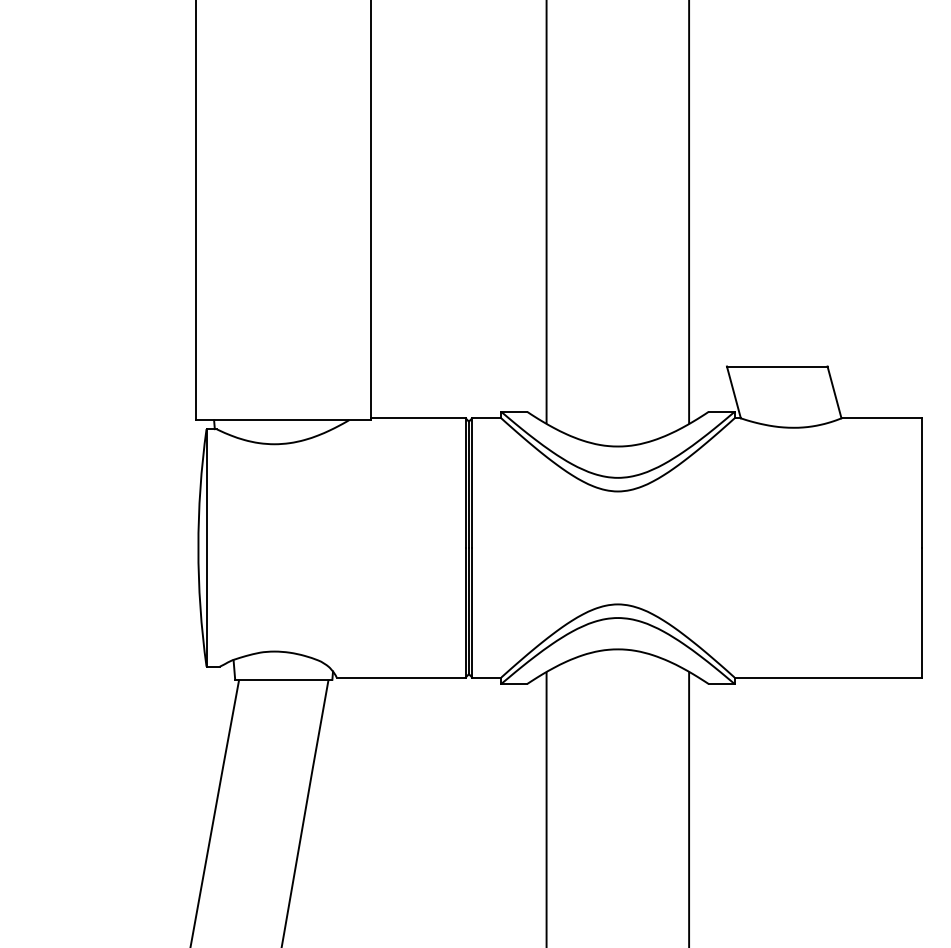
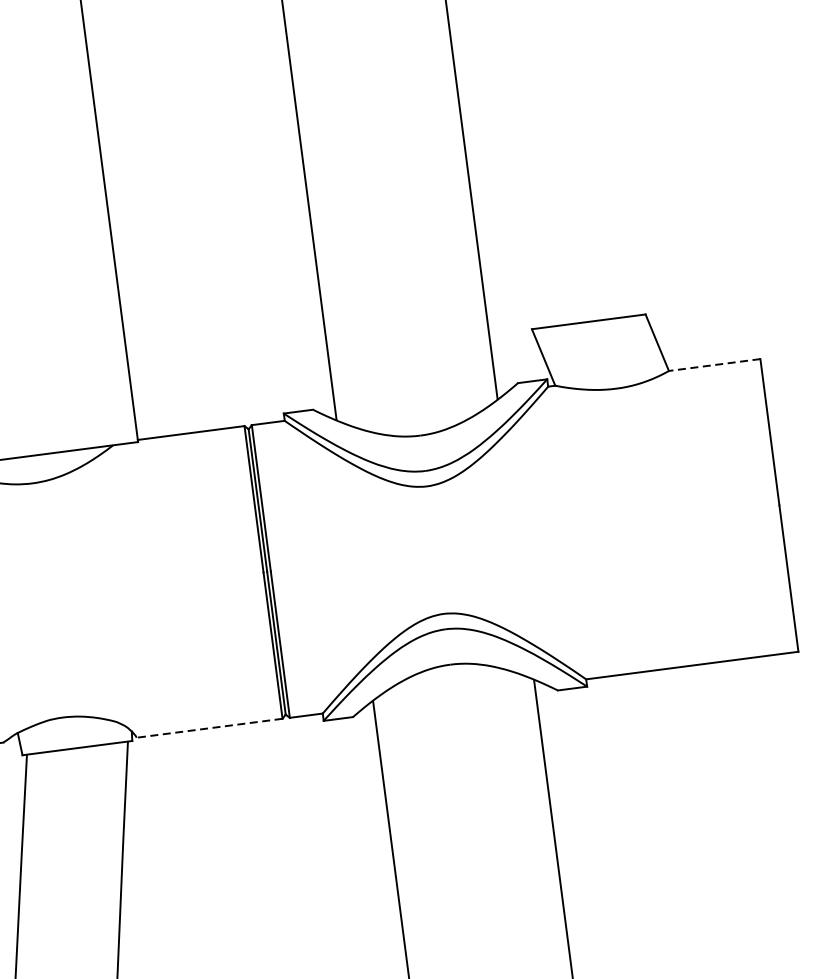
line: (881, 418) -> (714, 365), solid -> dashed
line: (401, 677) -> (210, 728), solid -> dashed

